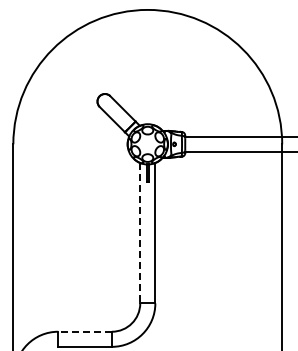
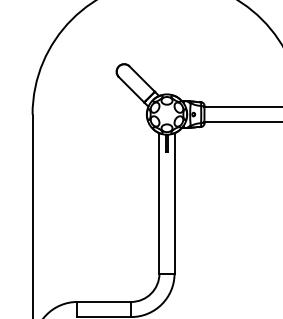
line: (140, 233) -> (159, 203), dashed -> solid
line: (85, 331) -> (104, 301), dashed -> solid

